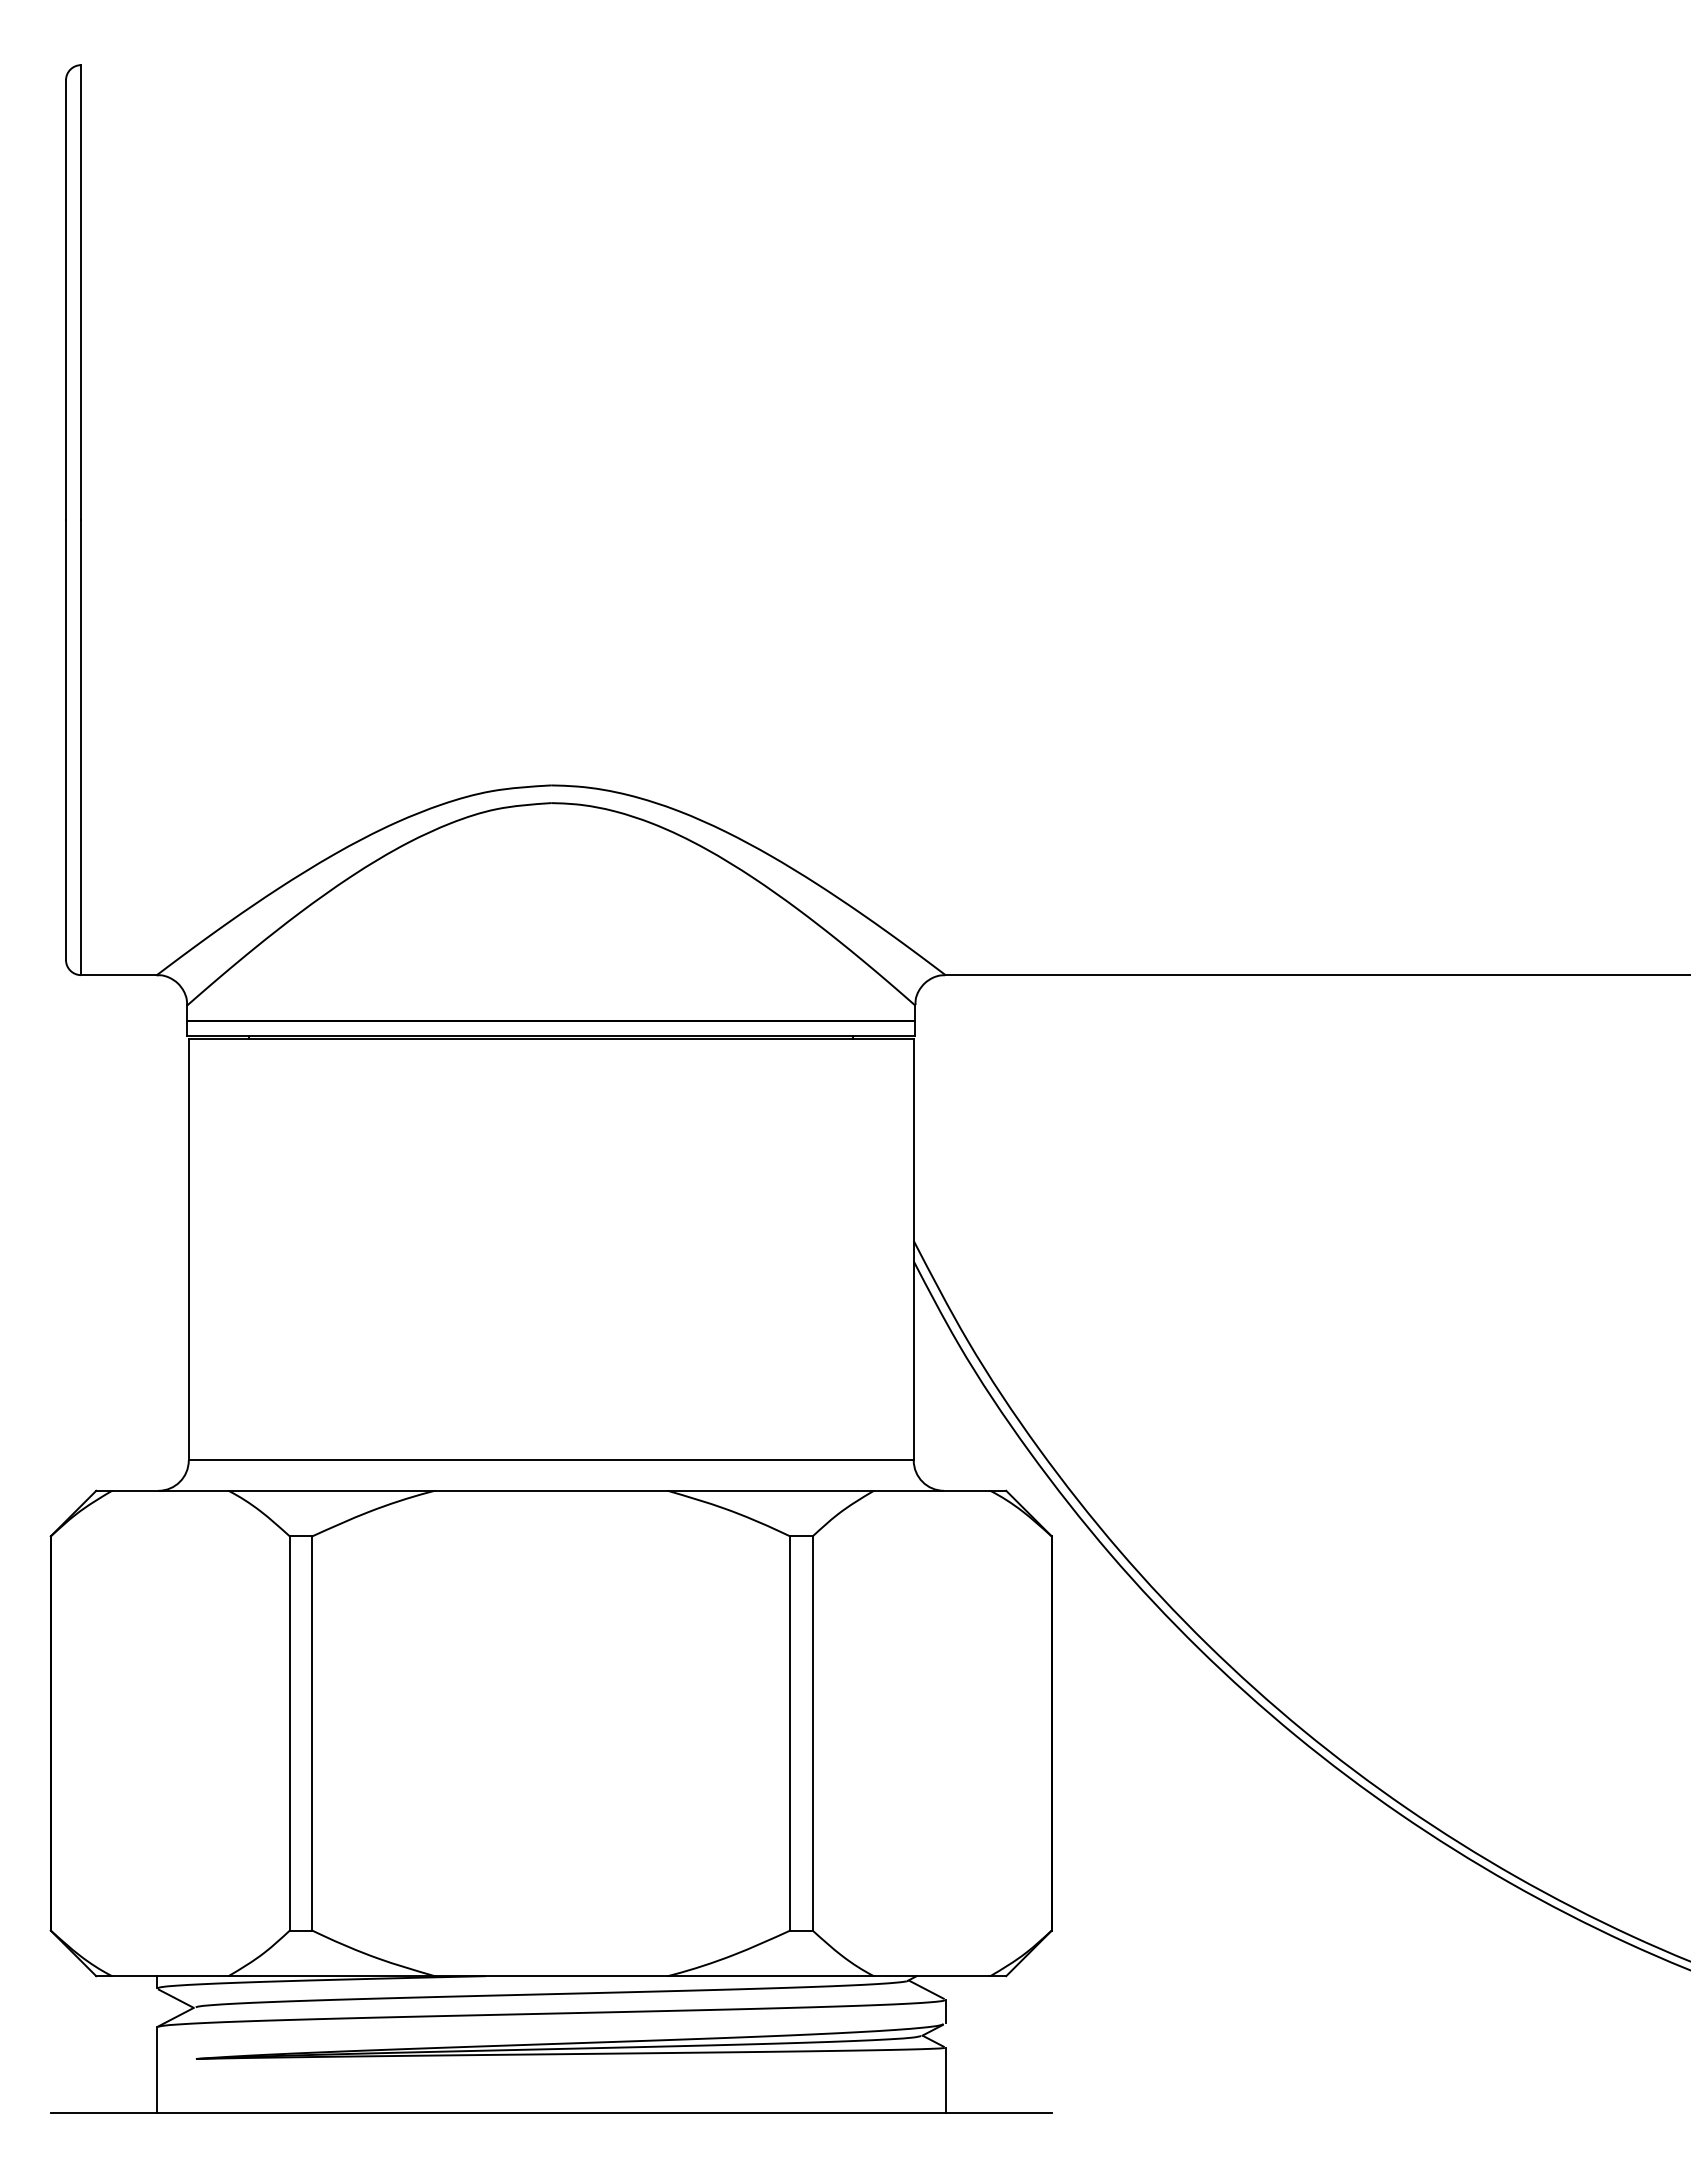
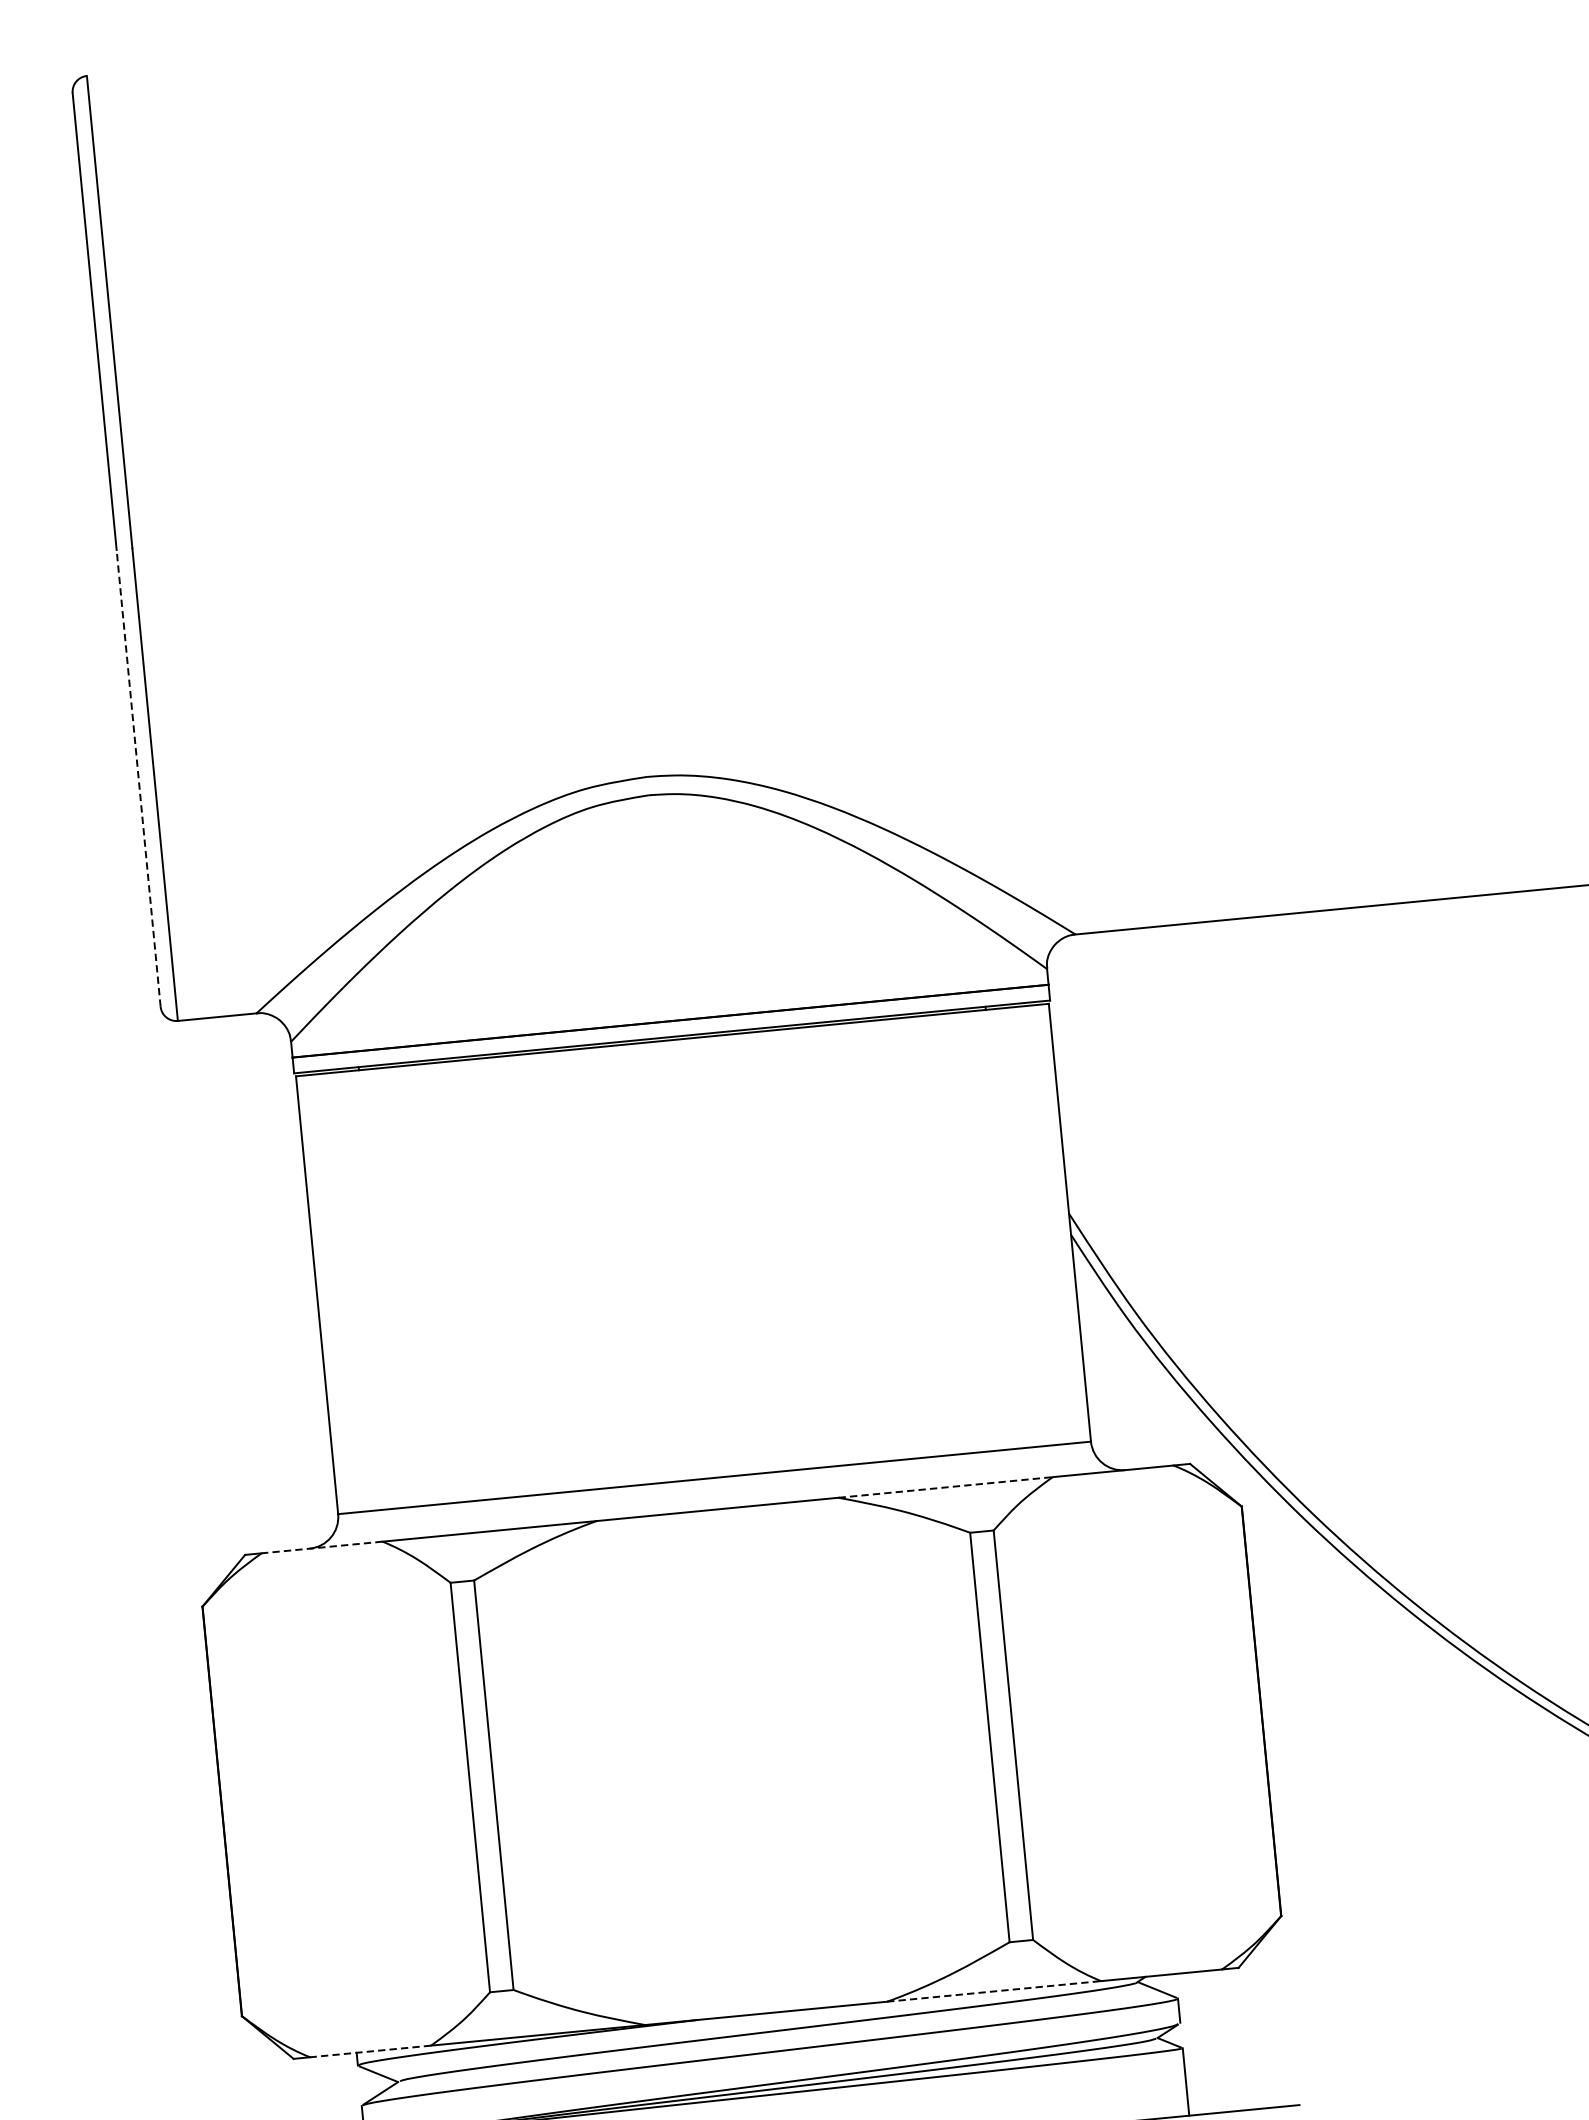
line: (65, 740) -> (138, 778), solid -> dashed
line: (169, 1490) -> (321, 1547), solid -> dashed
line: (771, 1490) -> (946, 1487), solid -> dashed
line: (169, 1976) -> (369, 2051), solid -> dashed
line: (771, 1976) -> (994, 1991), solid -> dashed

